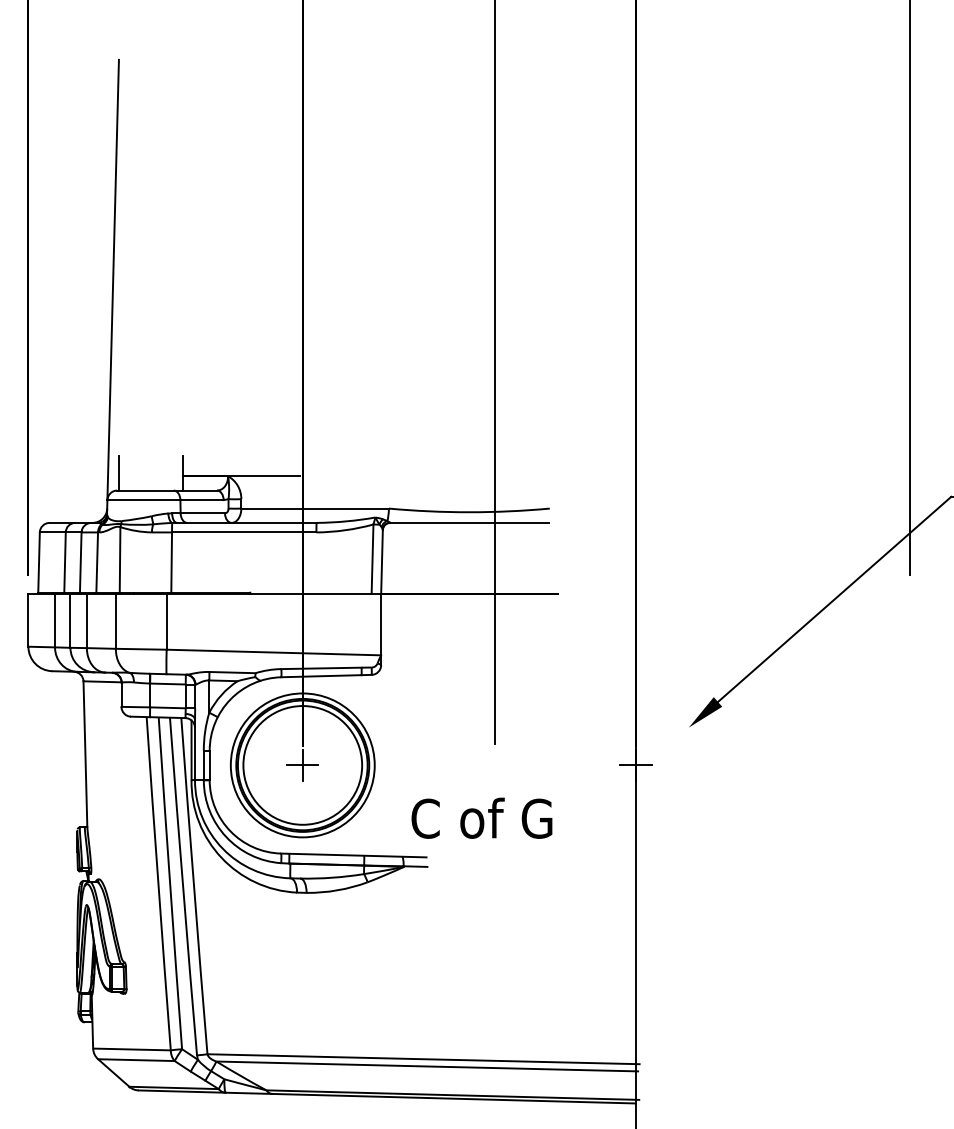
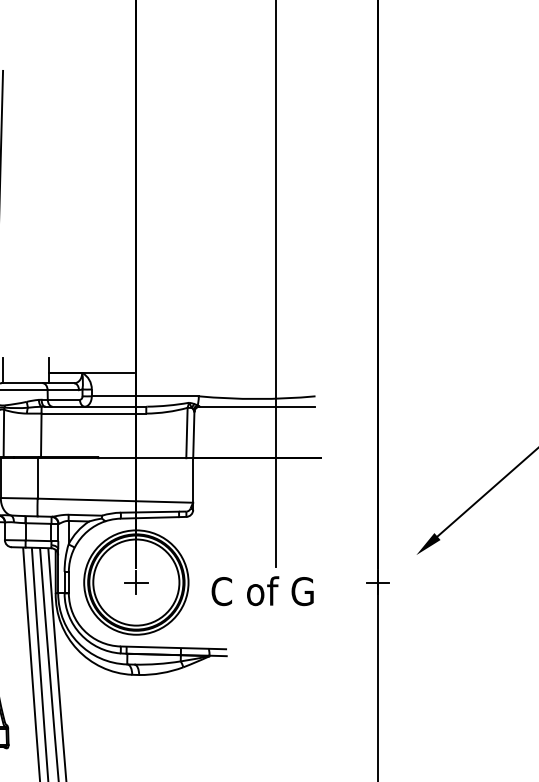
text: (481, 817) -> (262, 590), moved

